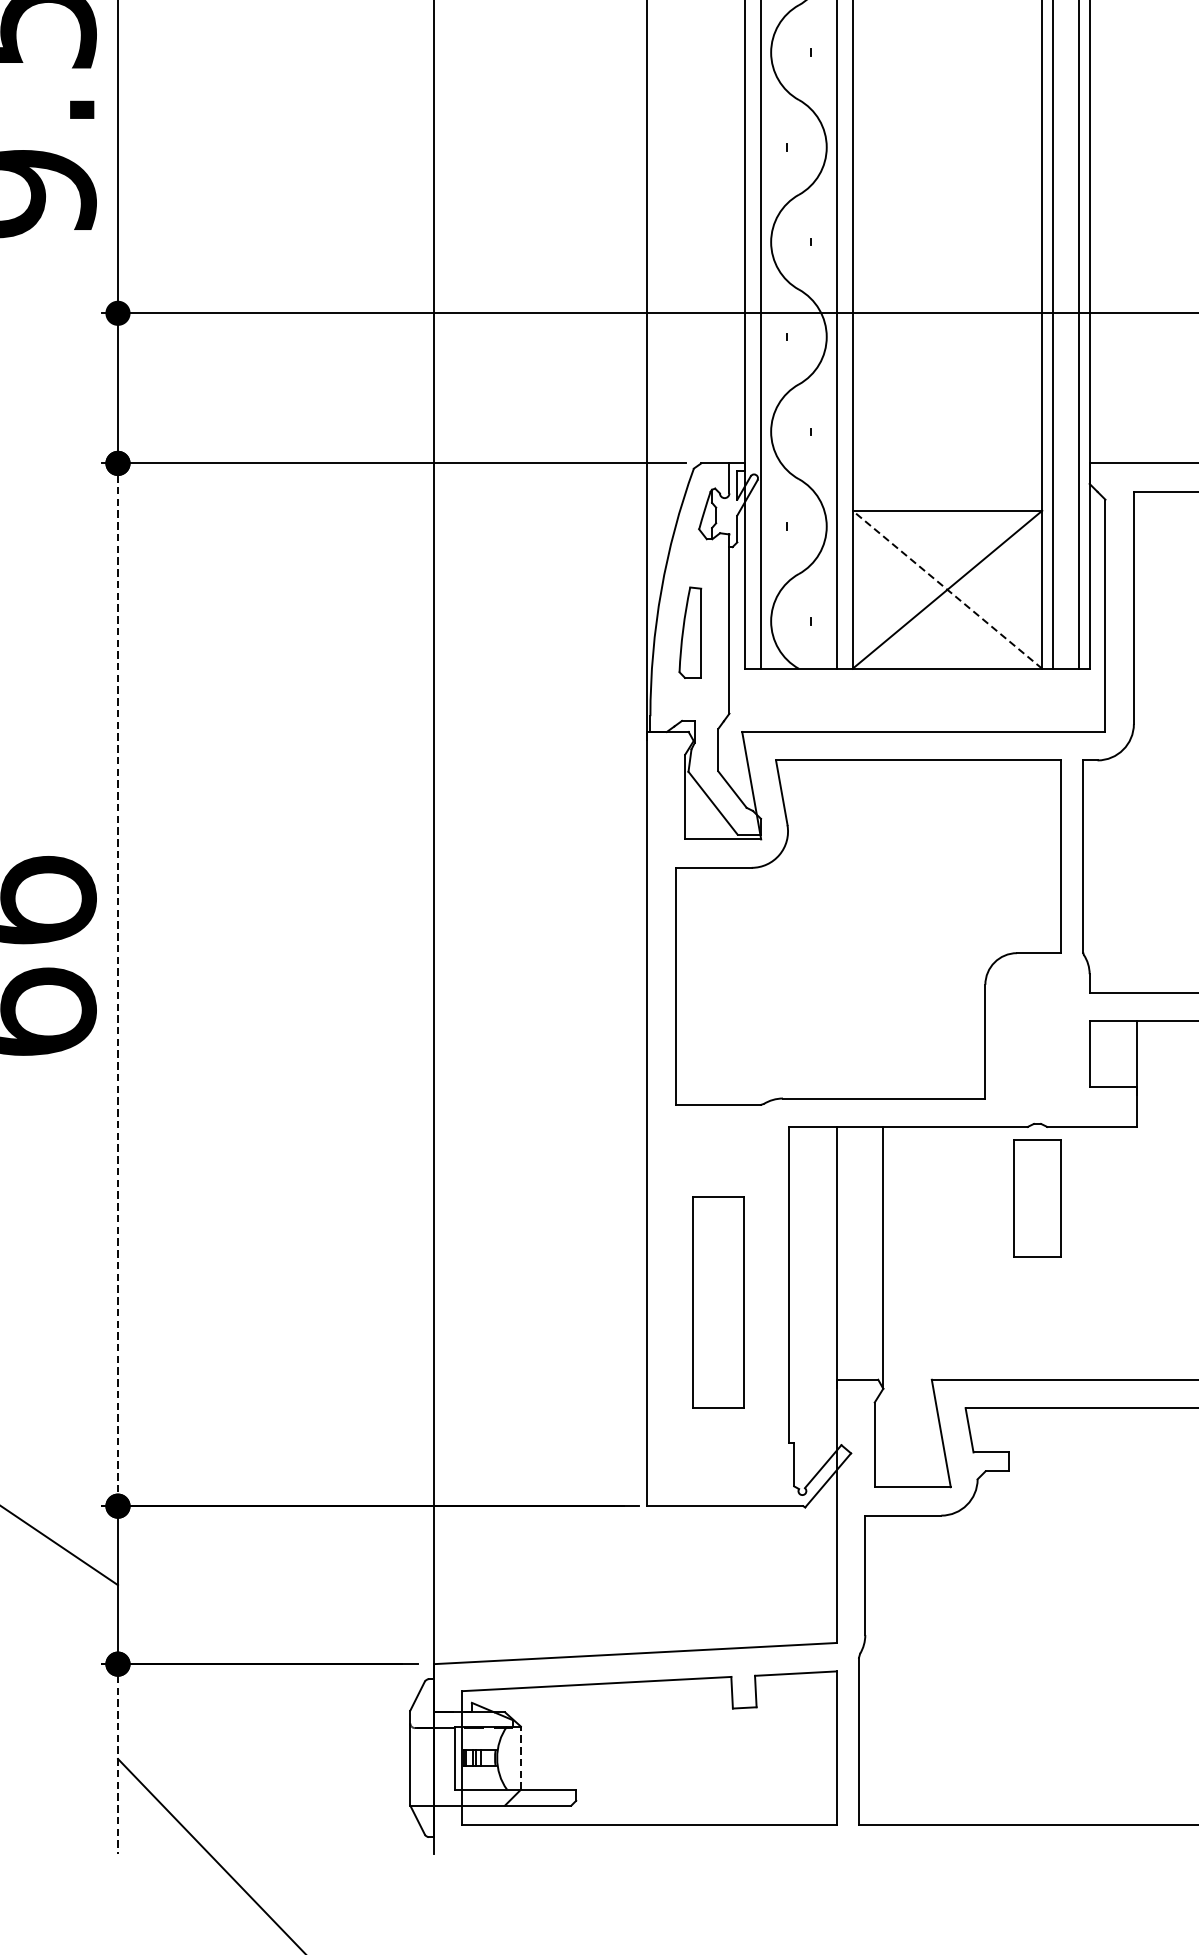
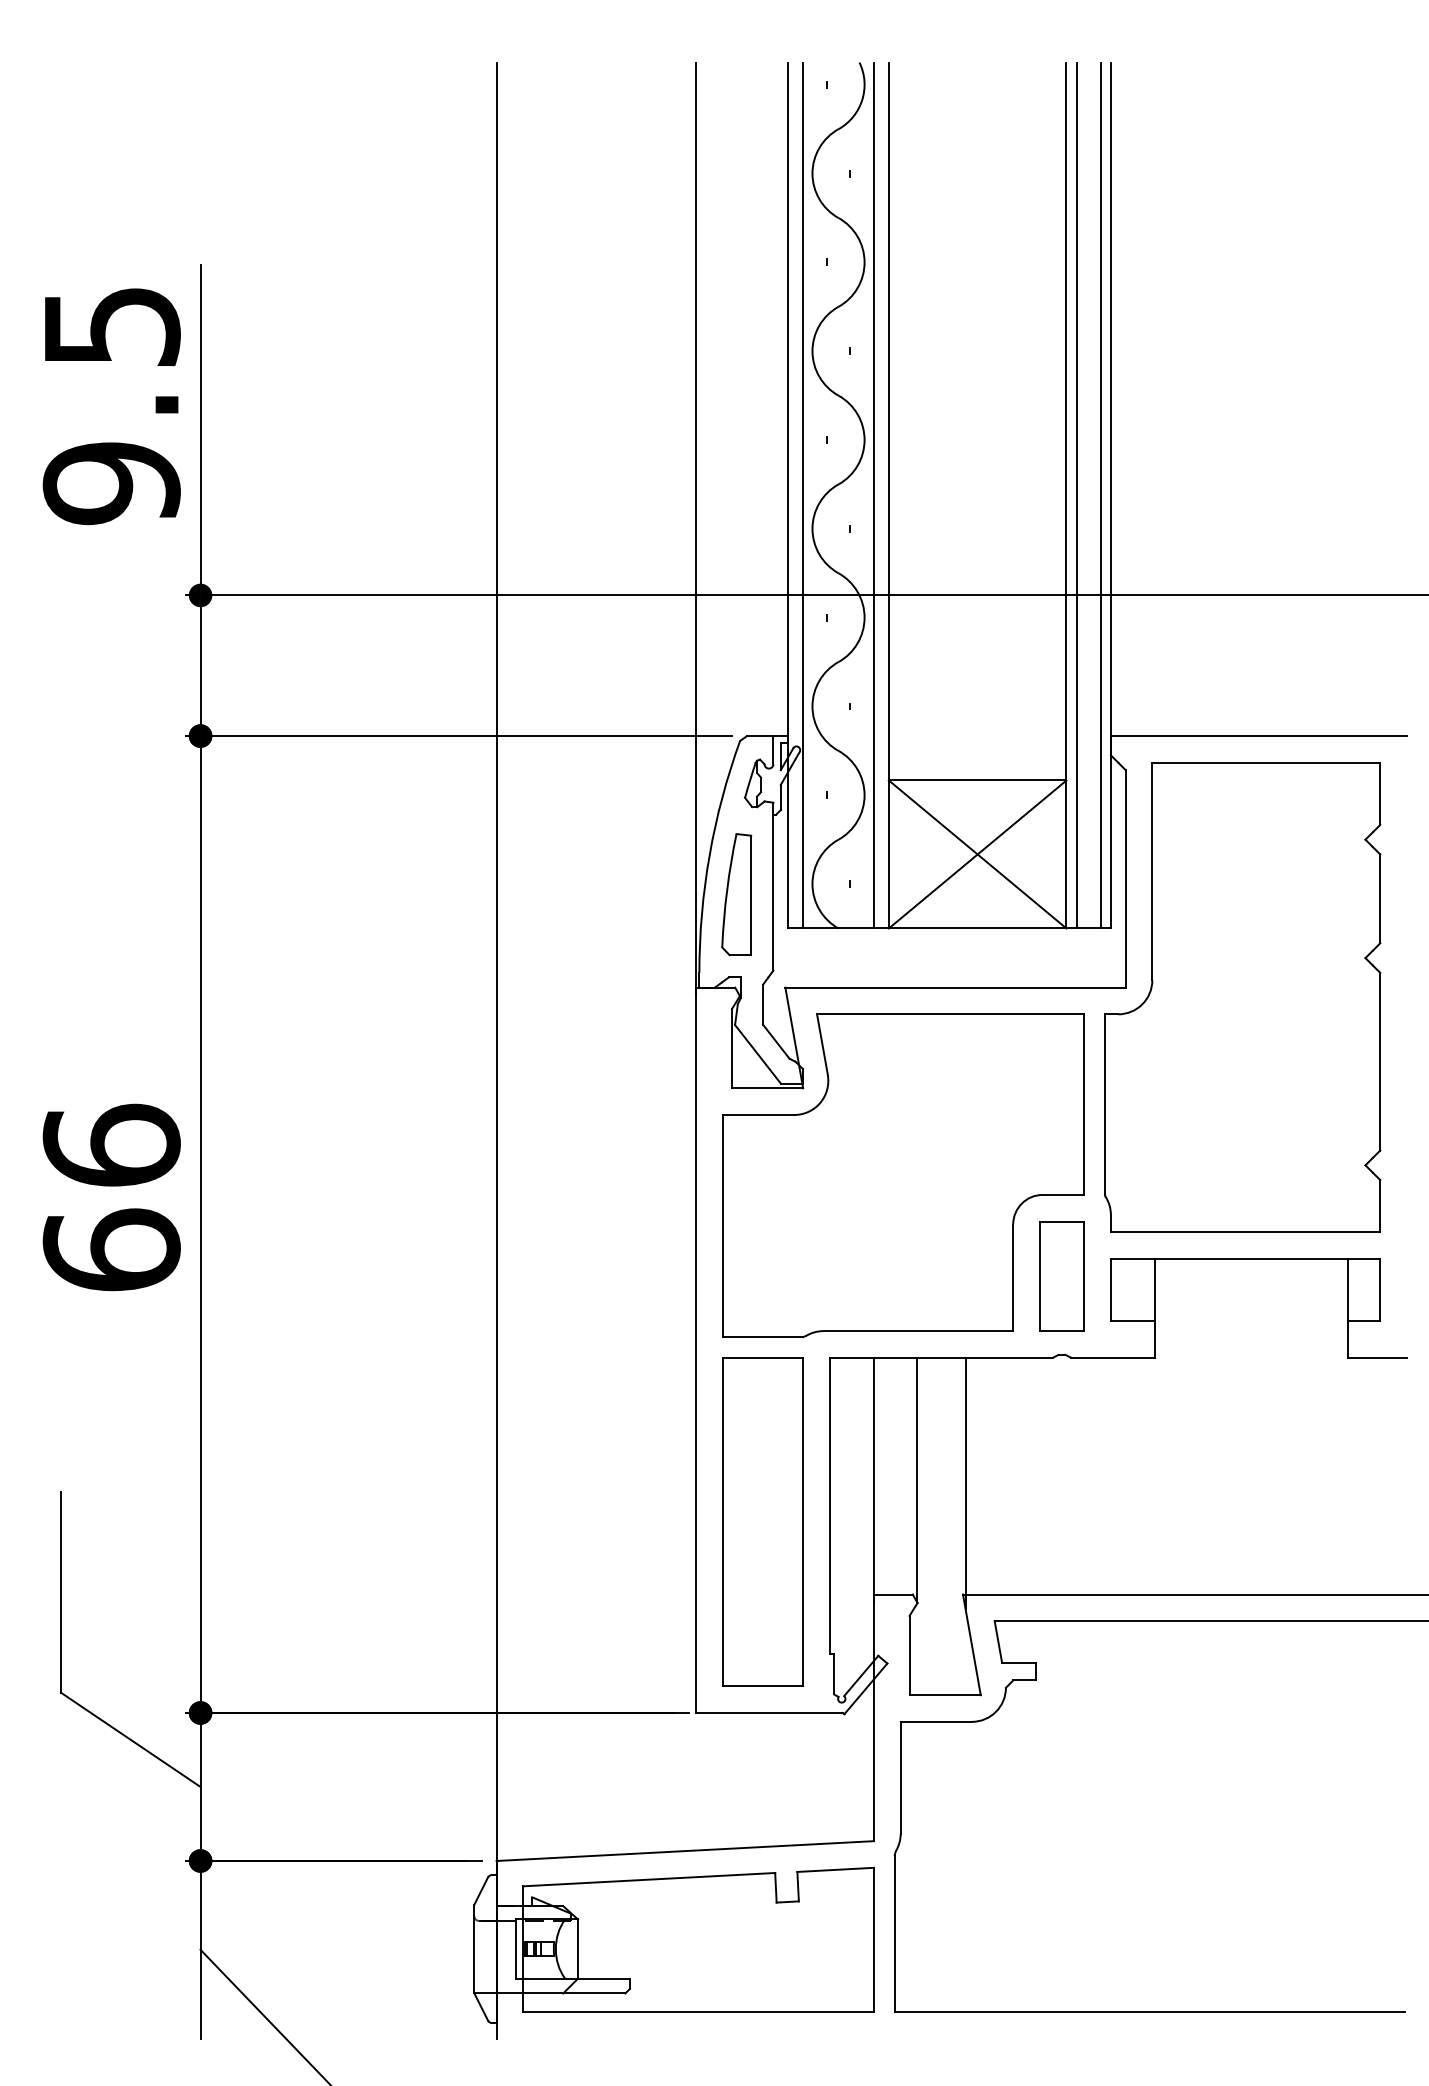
line: (947, 589) -> (977, 854), dashed -> solid
part: (690, 632) -> (736, 894), size x1.43
line: (117, 985) -> (200, 1225), dashed -> solid
part: (1036, 1198) -> (1061, 1276), moved
line: (934, 1261) -> (965, 1483), added
part: (717, 1301) -> (762, 1521), size x1.67
line: (117, 1758) -> (200, 1949), dashed -> solid
line: (521, 1758) -> (578, 1949), dashed -> solid

